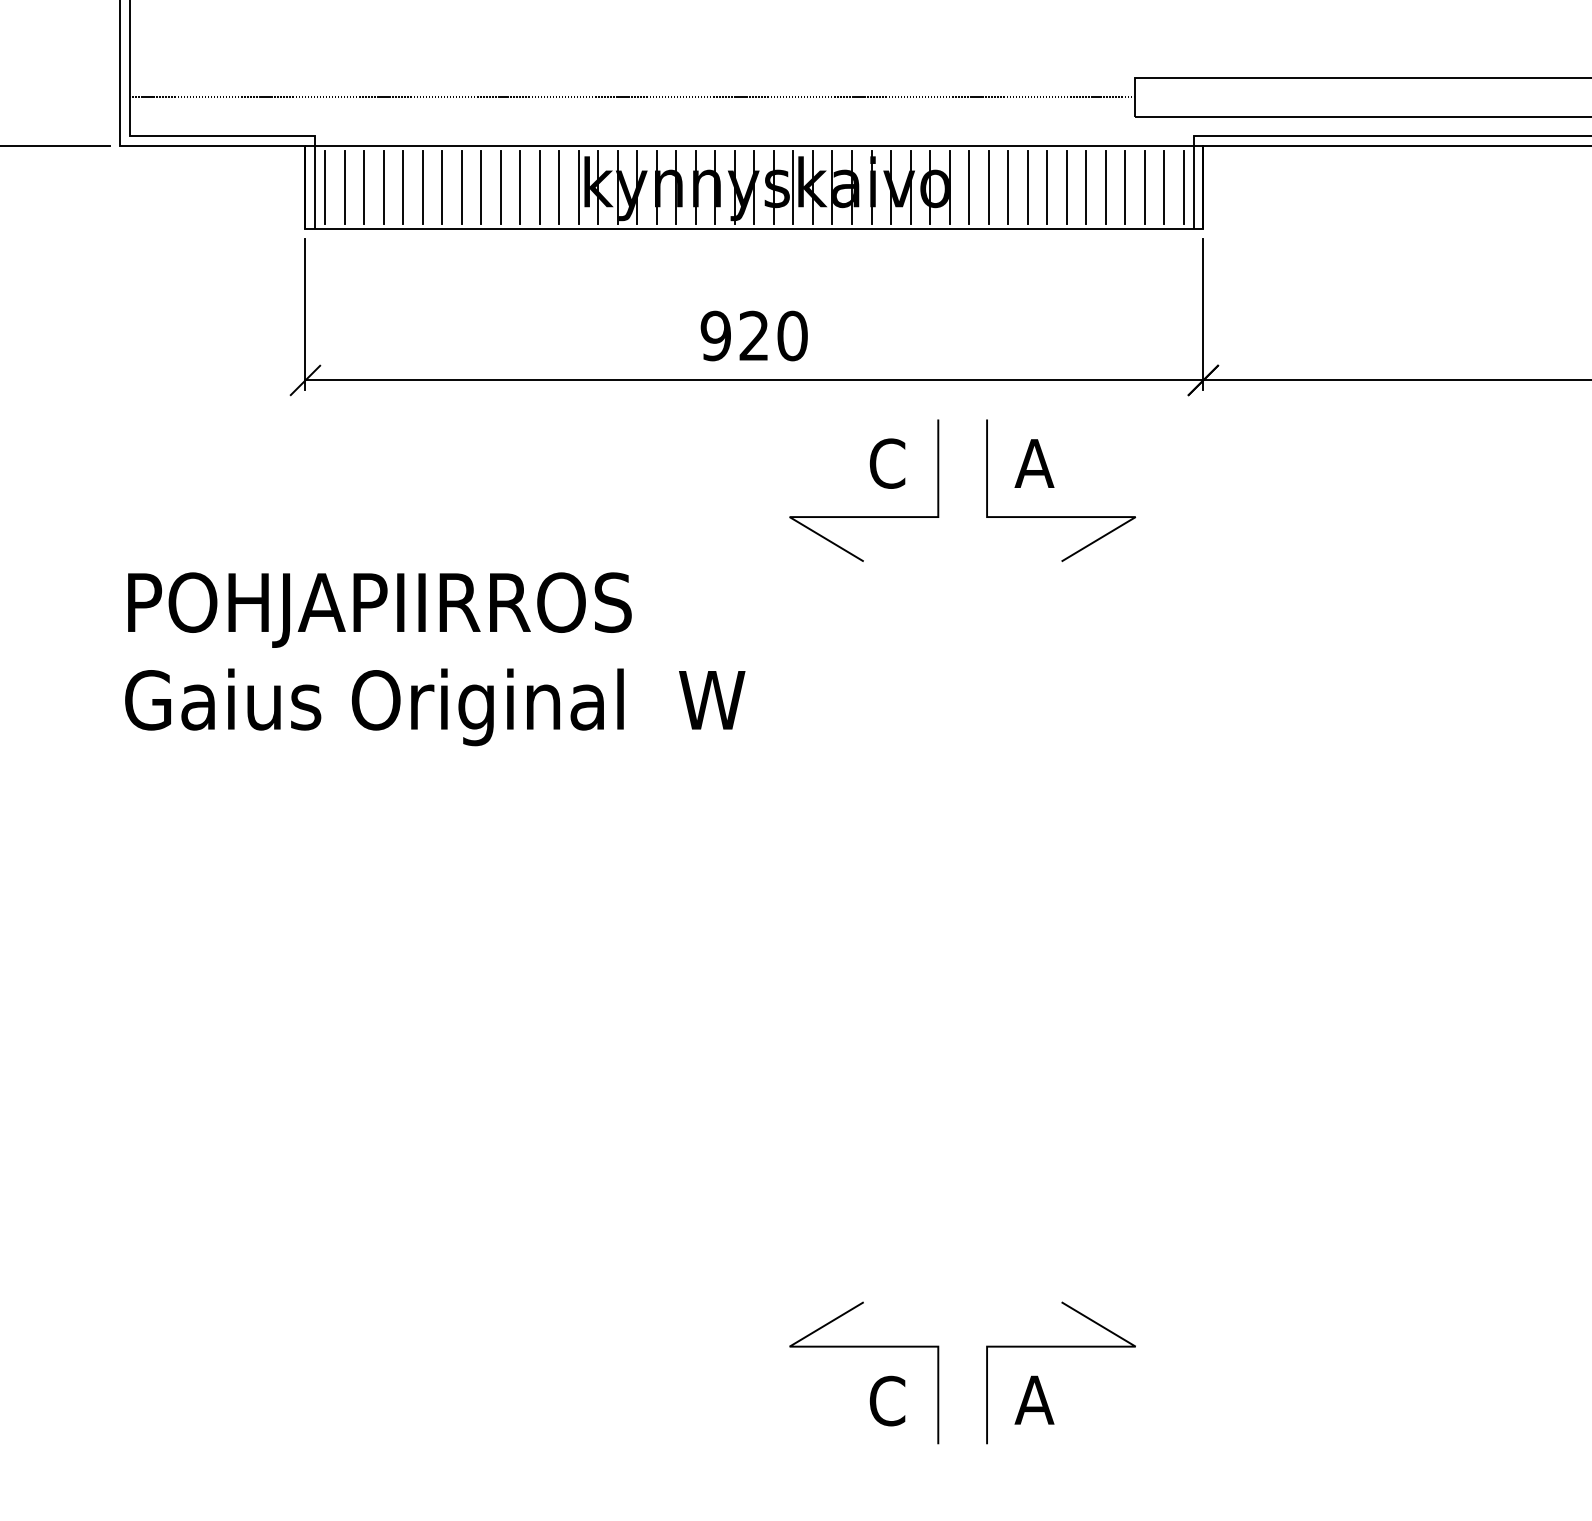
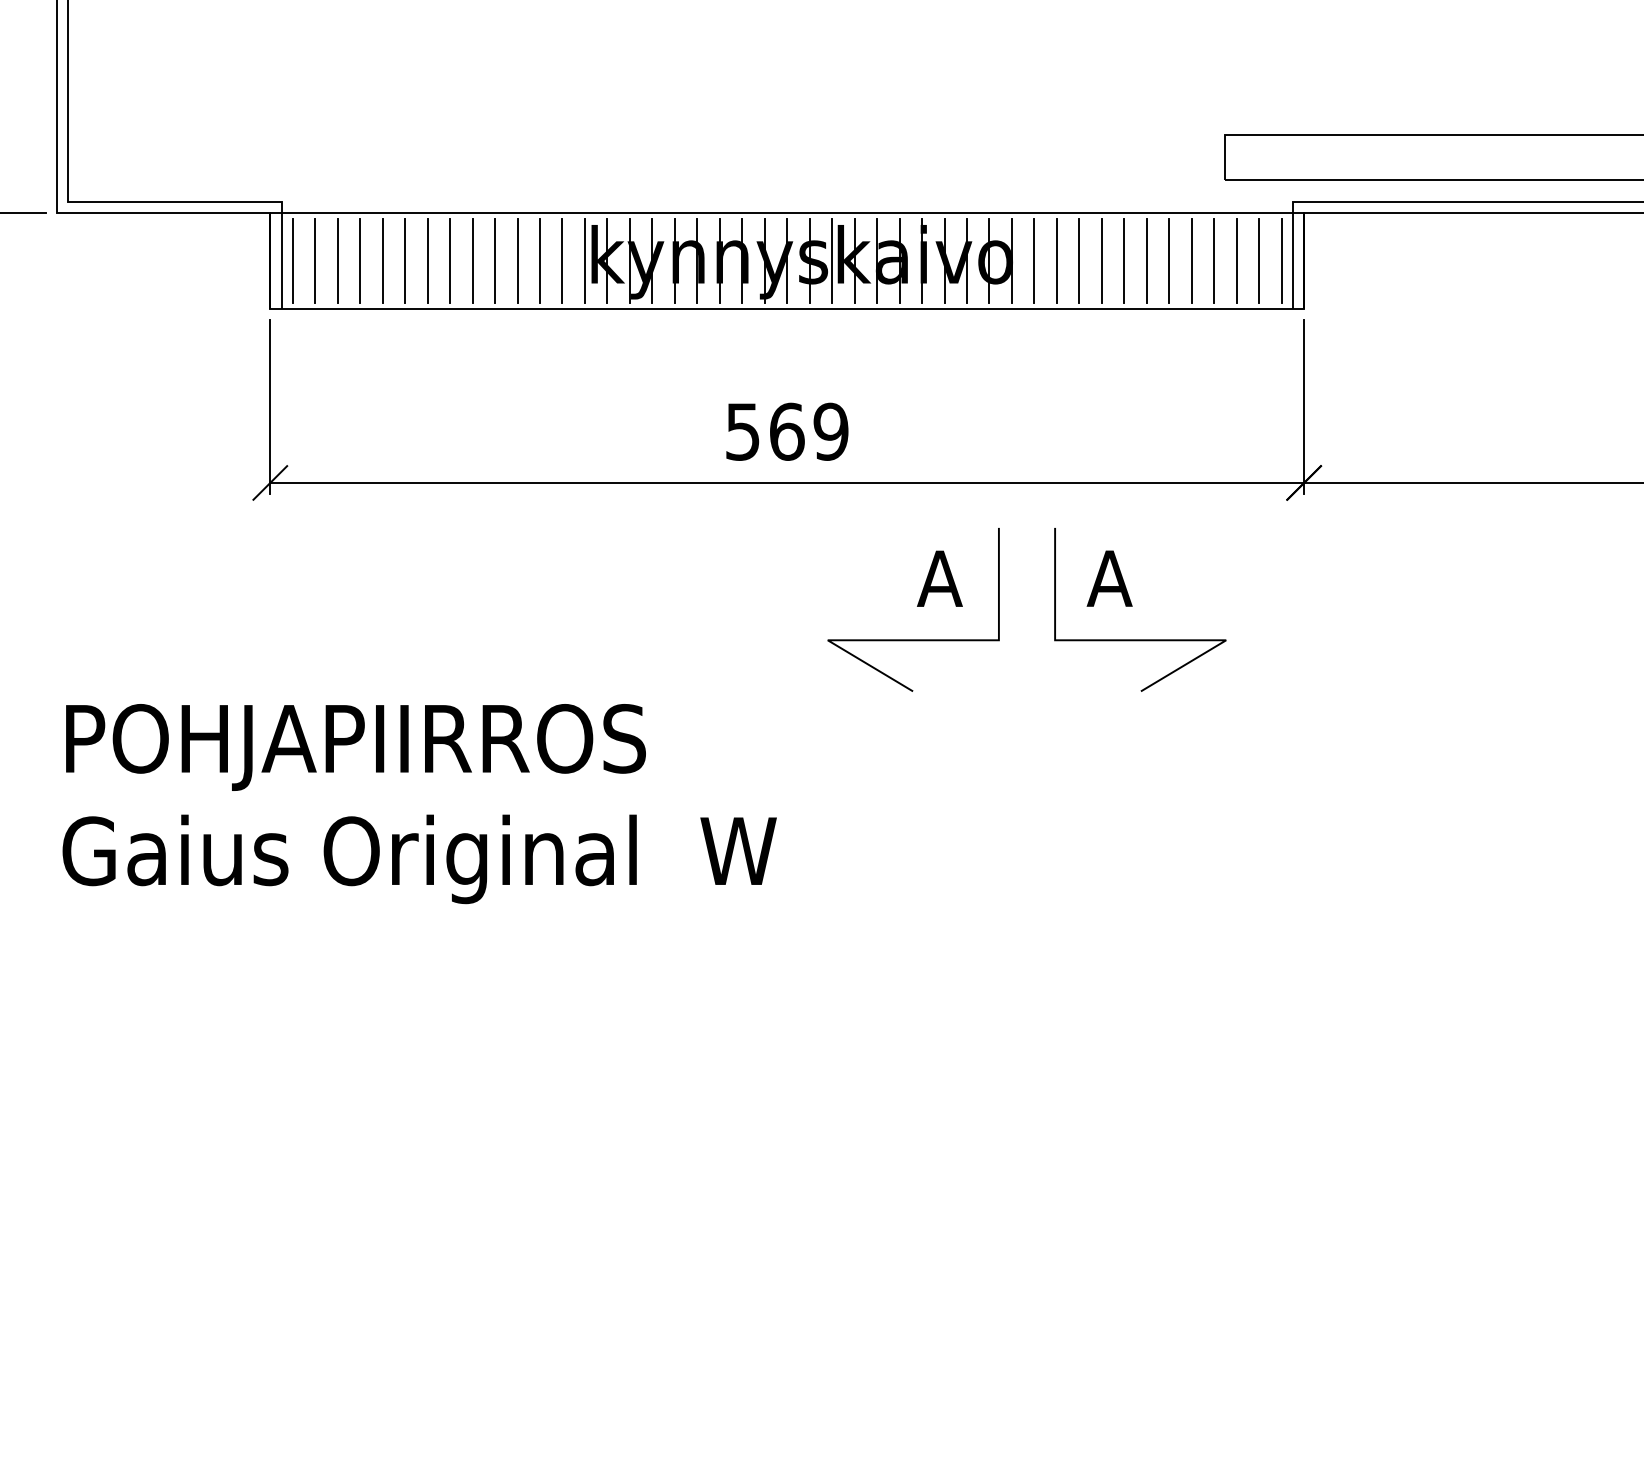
line: (632, 97) -> (646, 157), removed
text: (753, 335) -> (786, 431), 920 -> 569
text: (886, 463) -> (939, 578), C -> A

